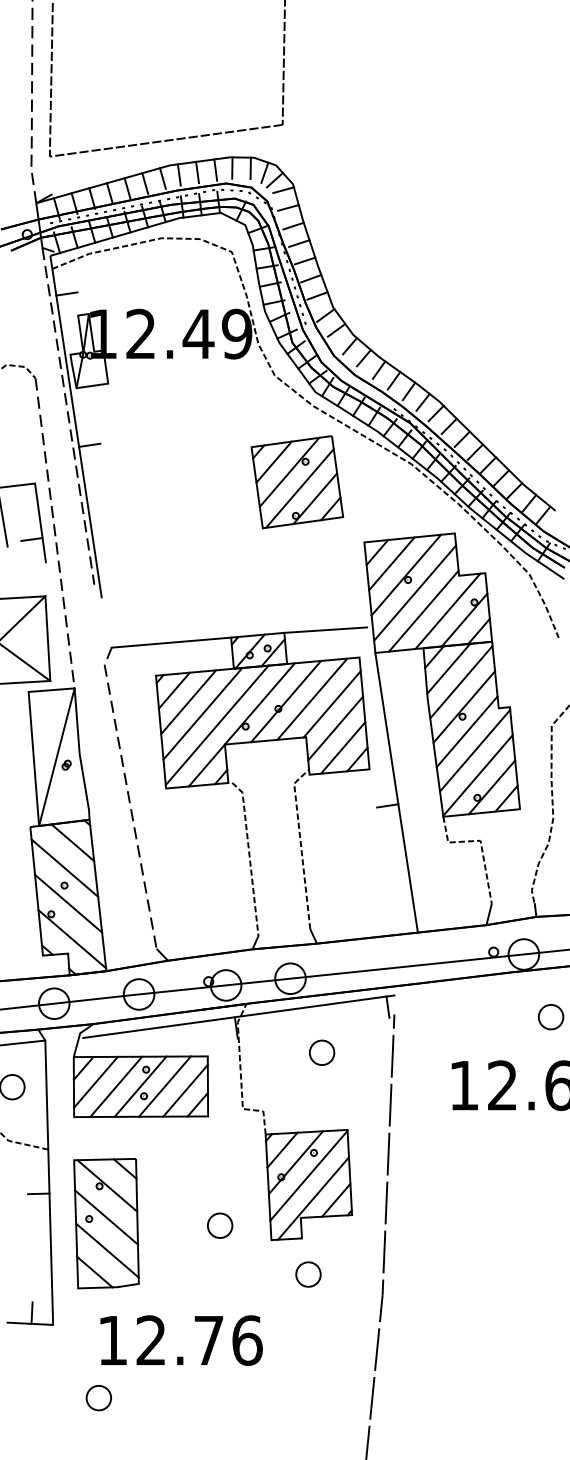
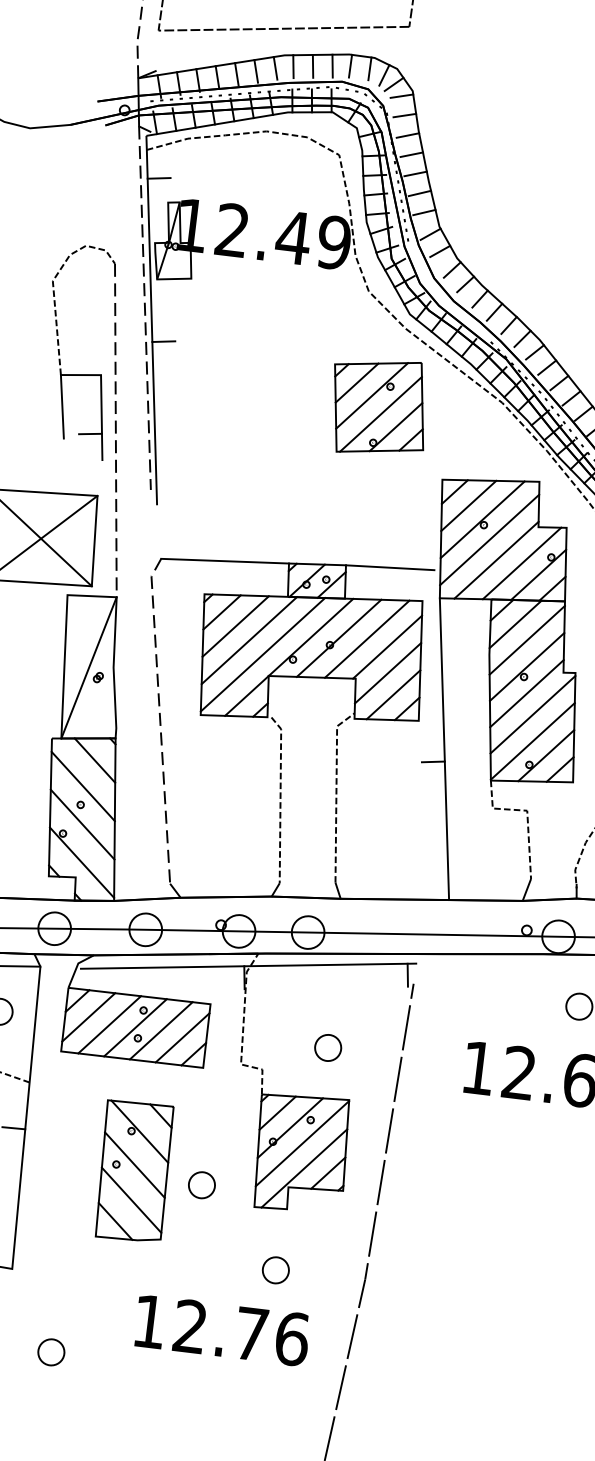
part: (322, 1052) -> (328, 1047), moved
part: (106, 1223) -> (134, 1171), moved
part: (308, 1274) -> (275, 1270), moved
text: (181, 1340) -> (222, 1330), moved

